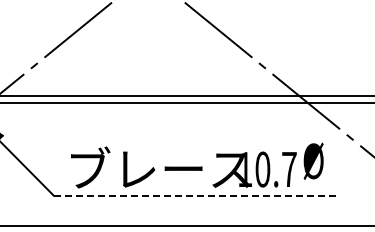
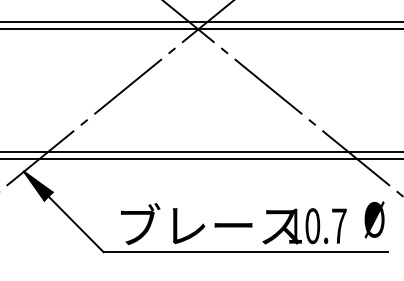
text: (313, 160) -> (374, 219), moved
line: (196, 195) -> (246, 252), dashed -> solid

